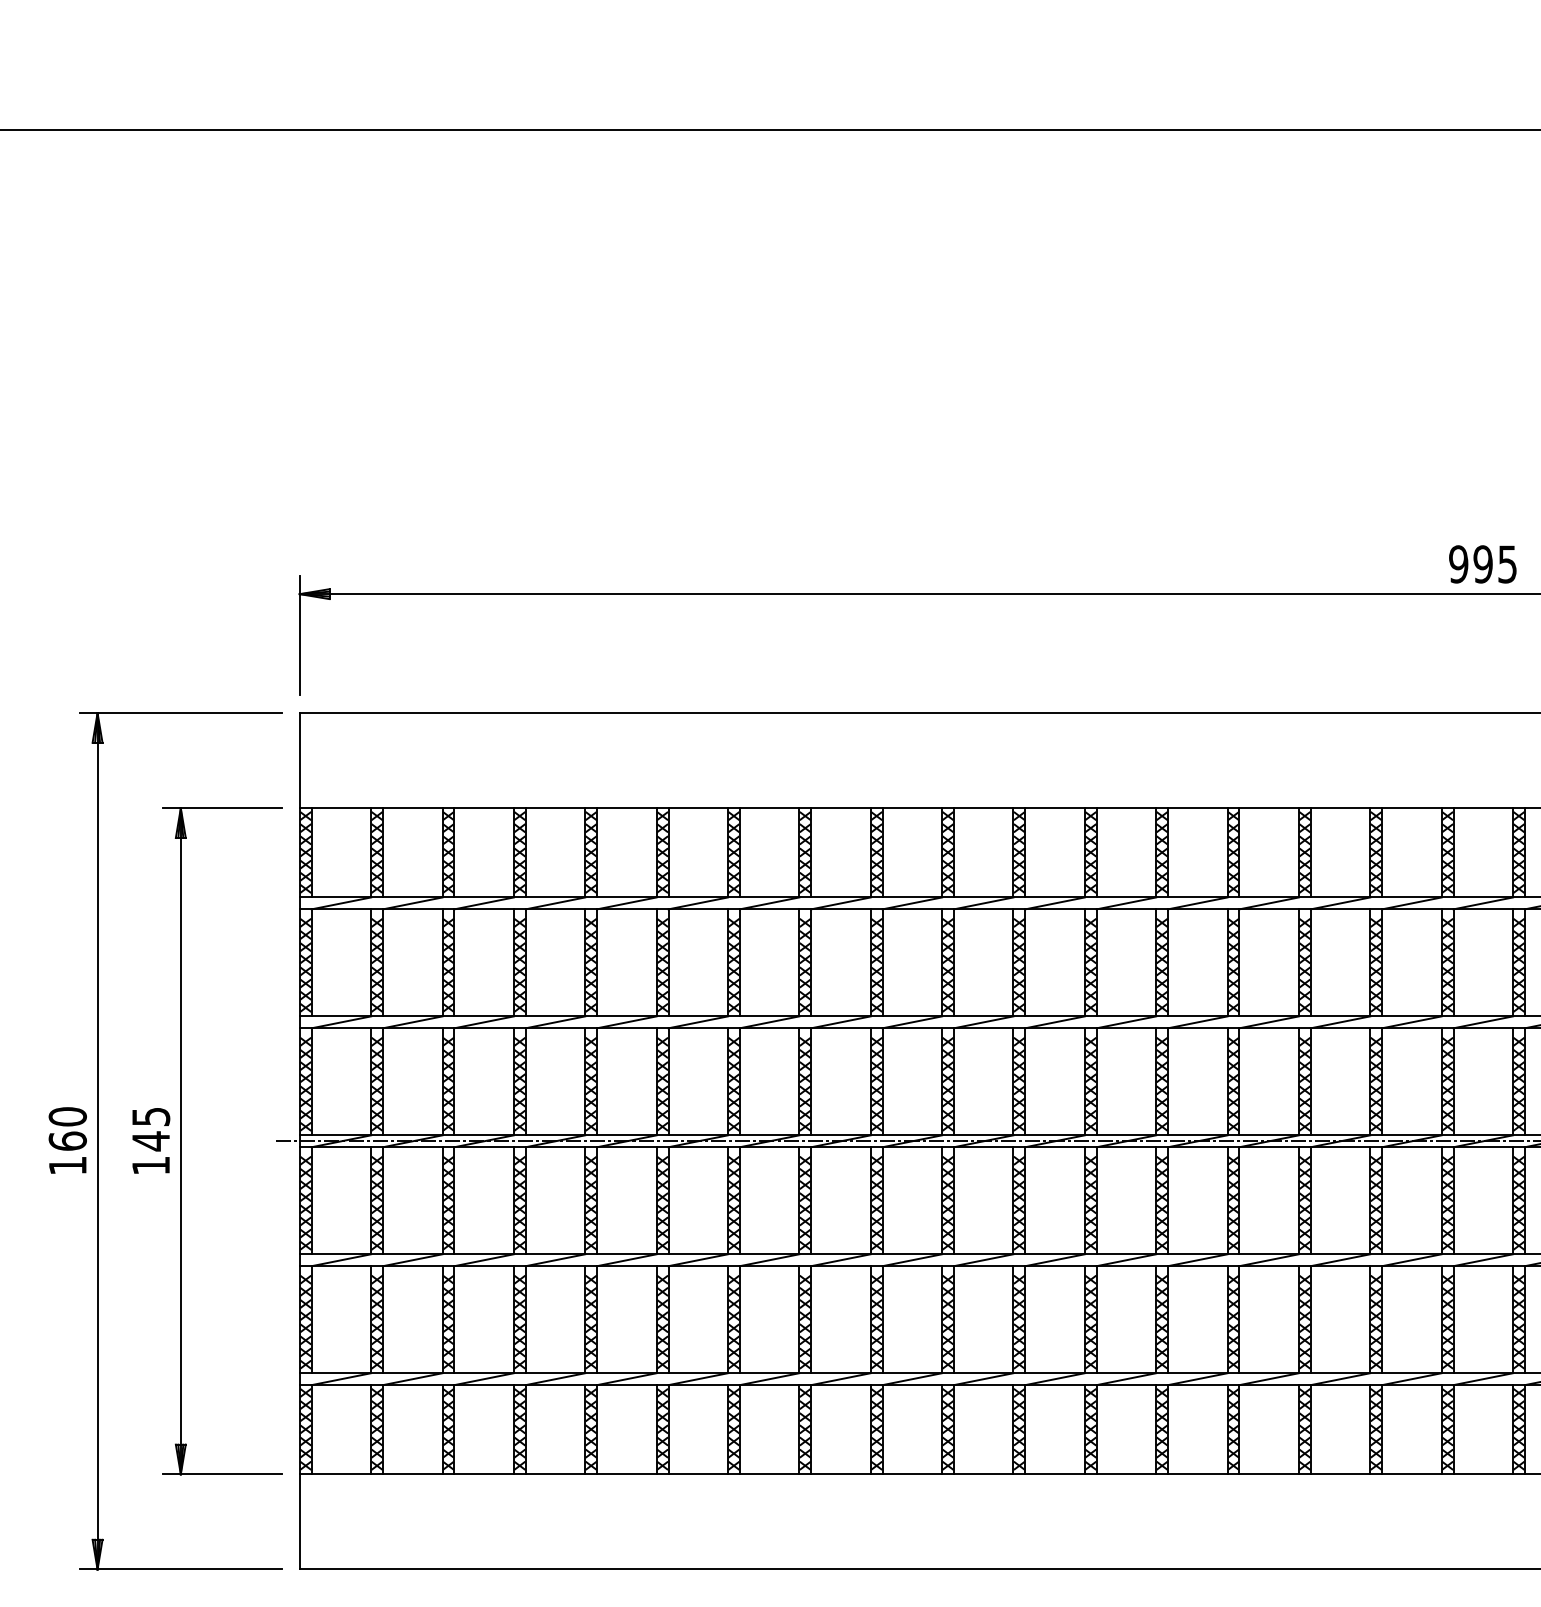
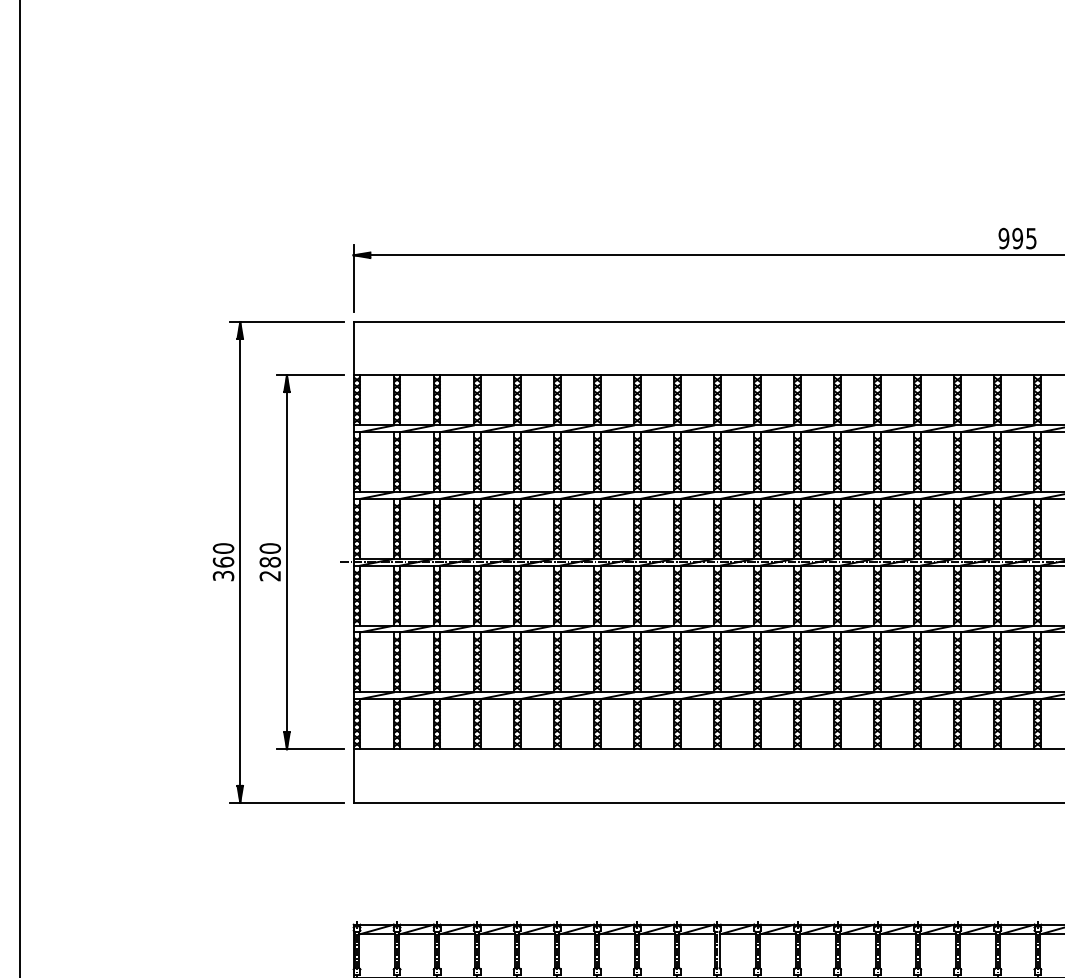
text: (149, 1141) -> (269, 562), 145 -> 280
text: (67, 1166) -> (223, 576), 160 -> 360

